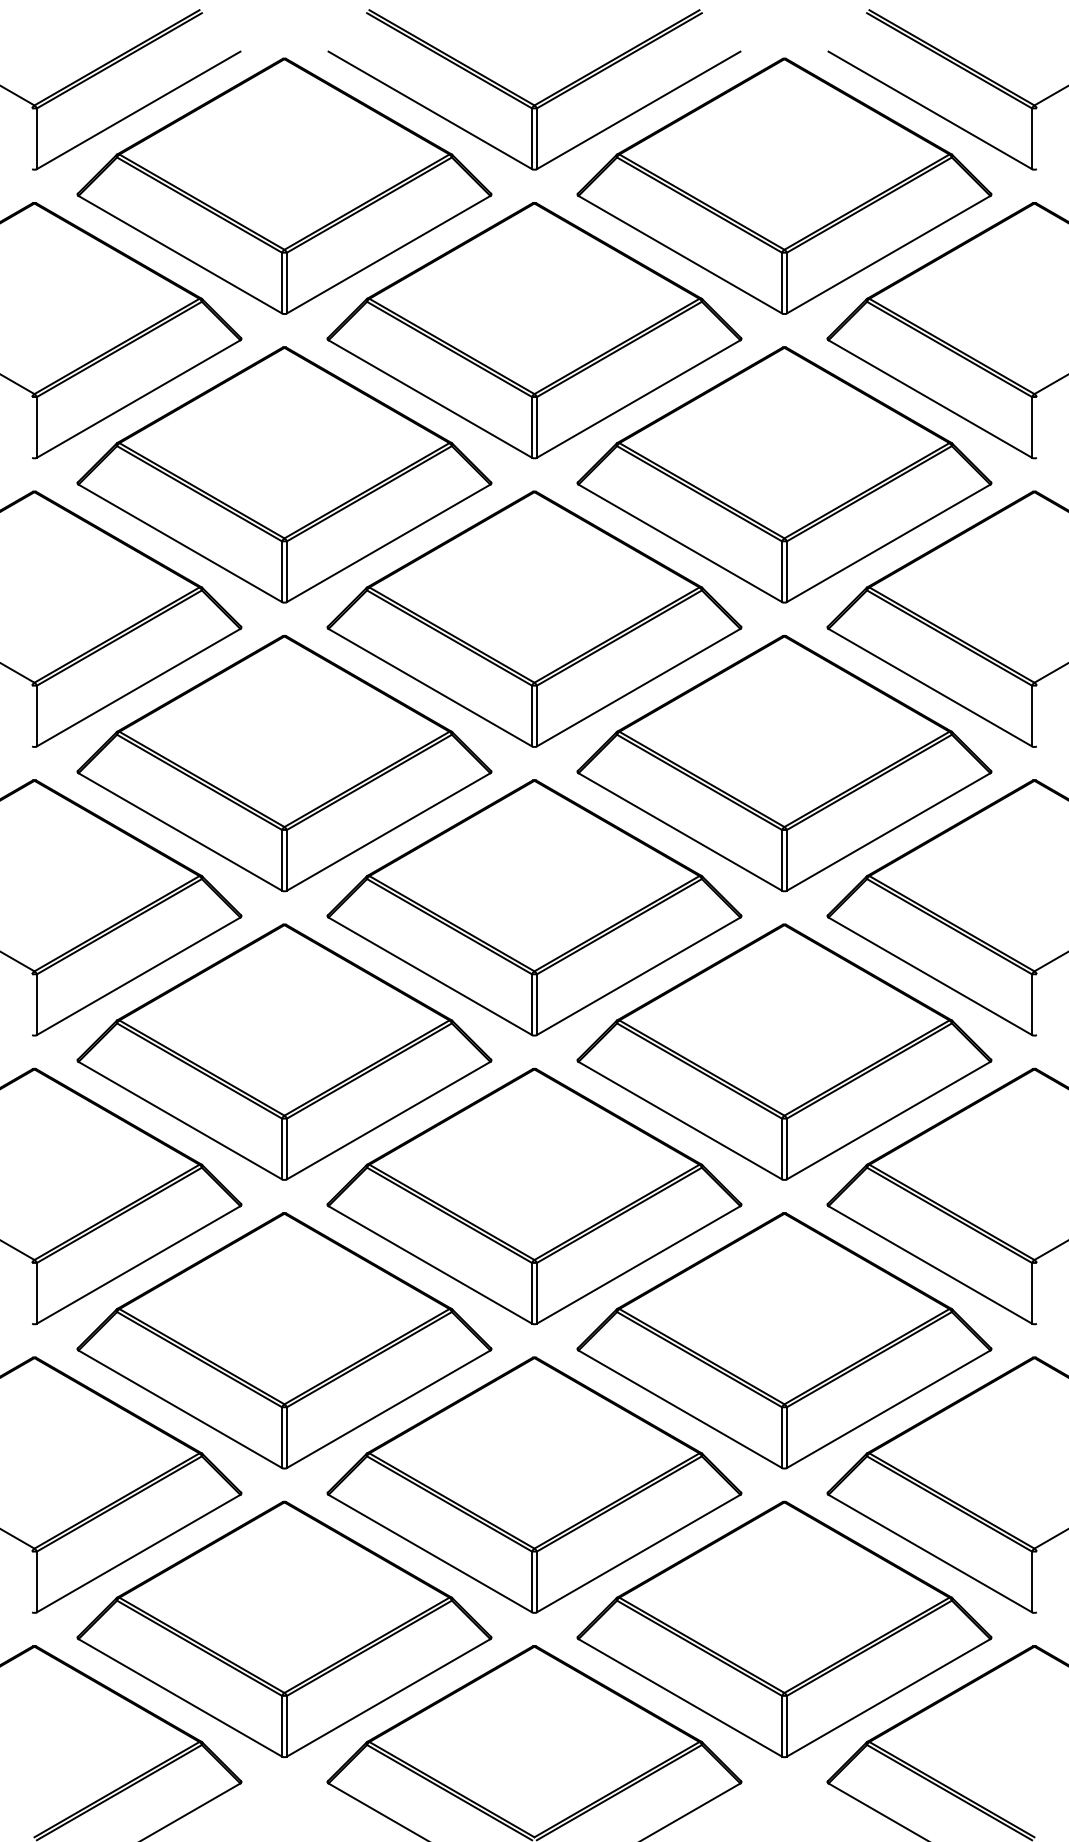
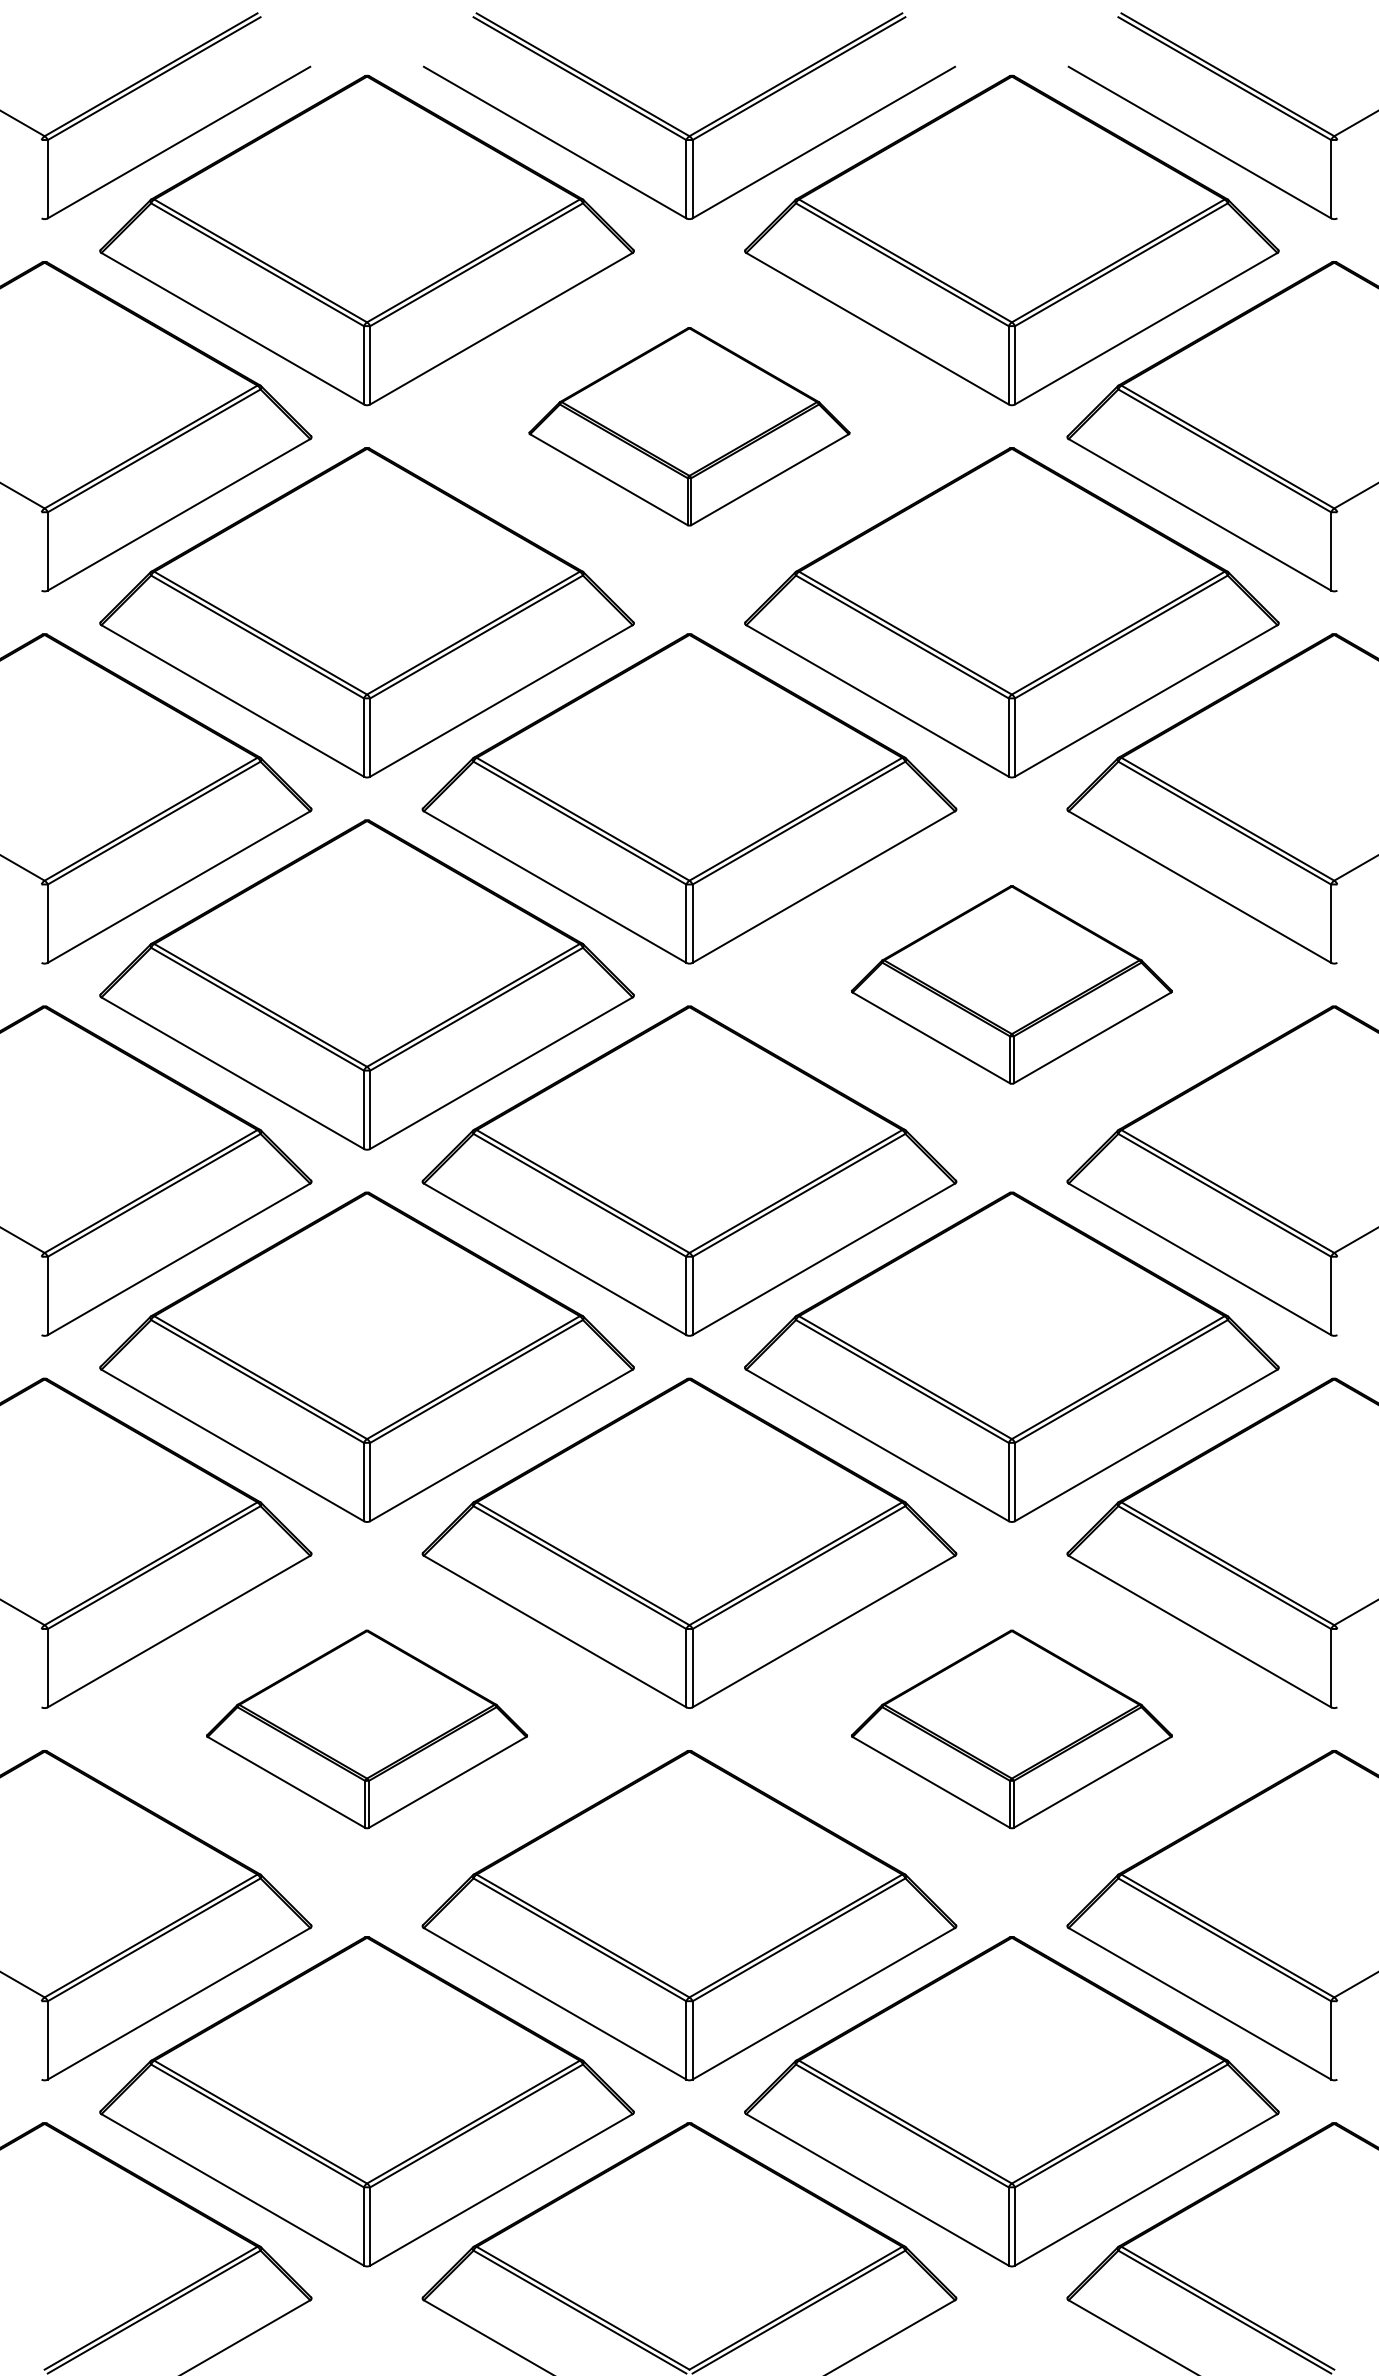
part: (534, 330) -> (689, 426), size x0.6
part: (784, 763) -> (1011, 984), size x0.6
part: (284, 1340) -> (366, 1729), size x0.6
part: (784, 1340) -> (1011, 1729), size x0.6

